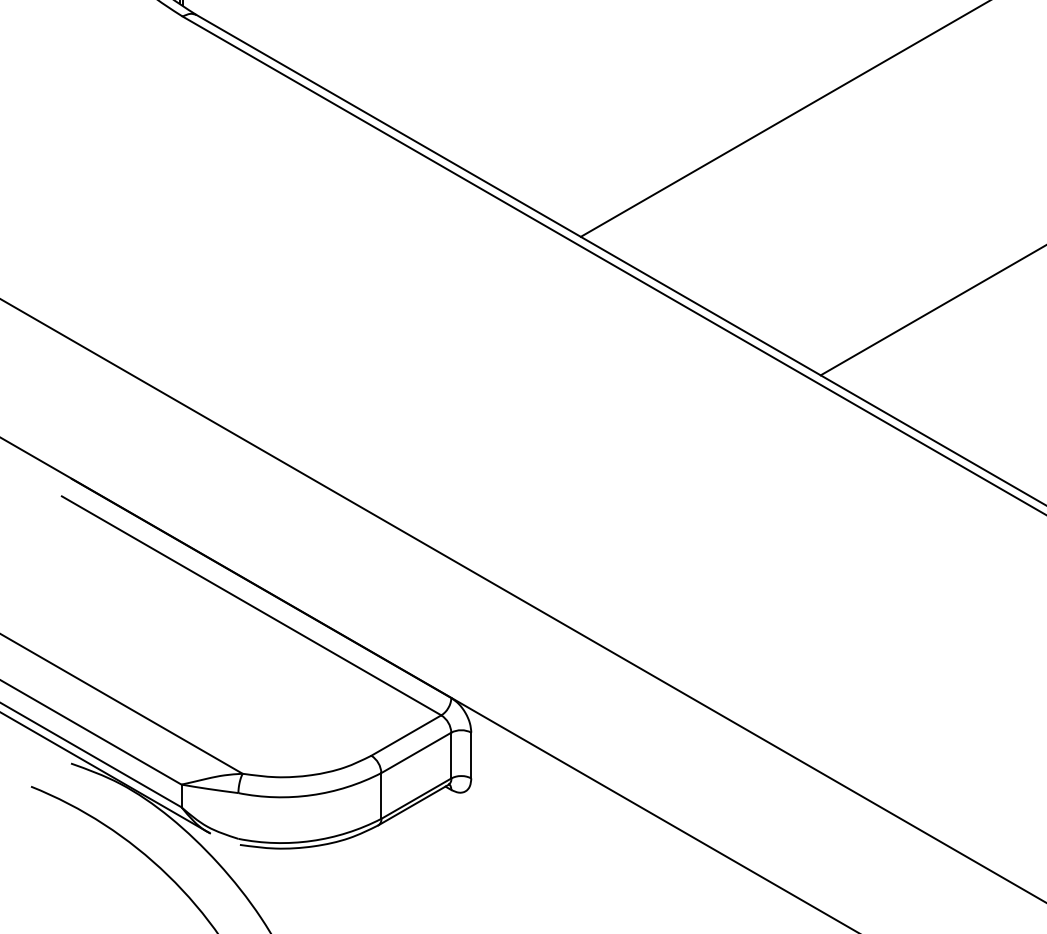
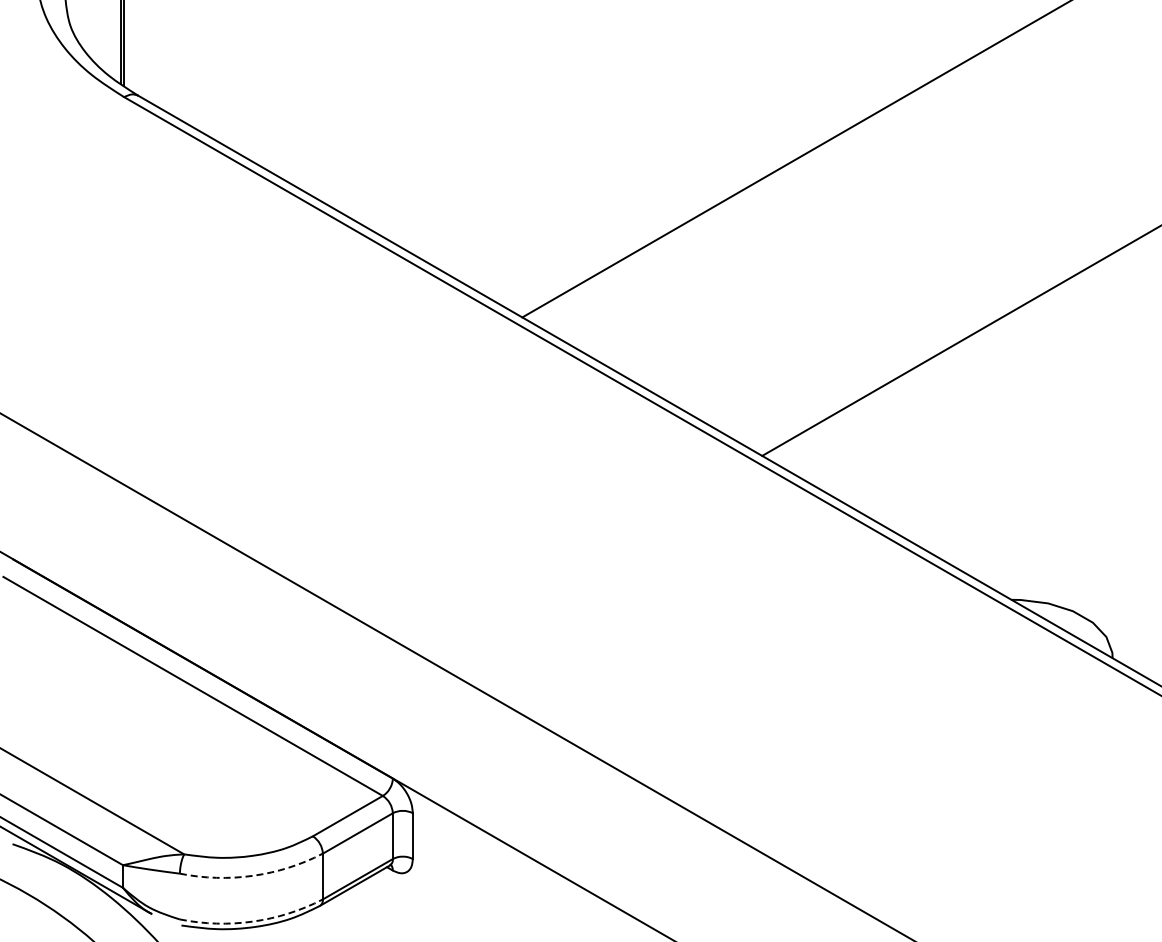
arc: (311, 794) -> (253, 875), solid -> dashed
arc: (311, 840) -> (253, 921), solid -> dashed

